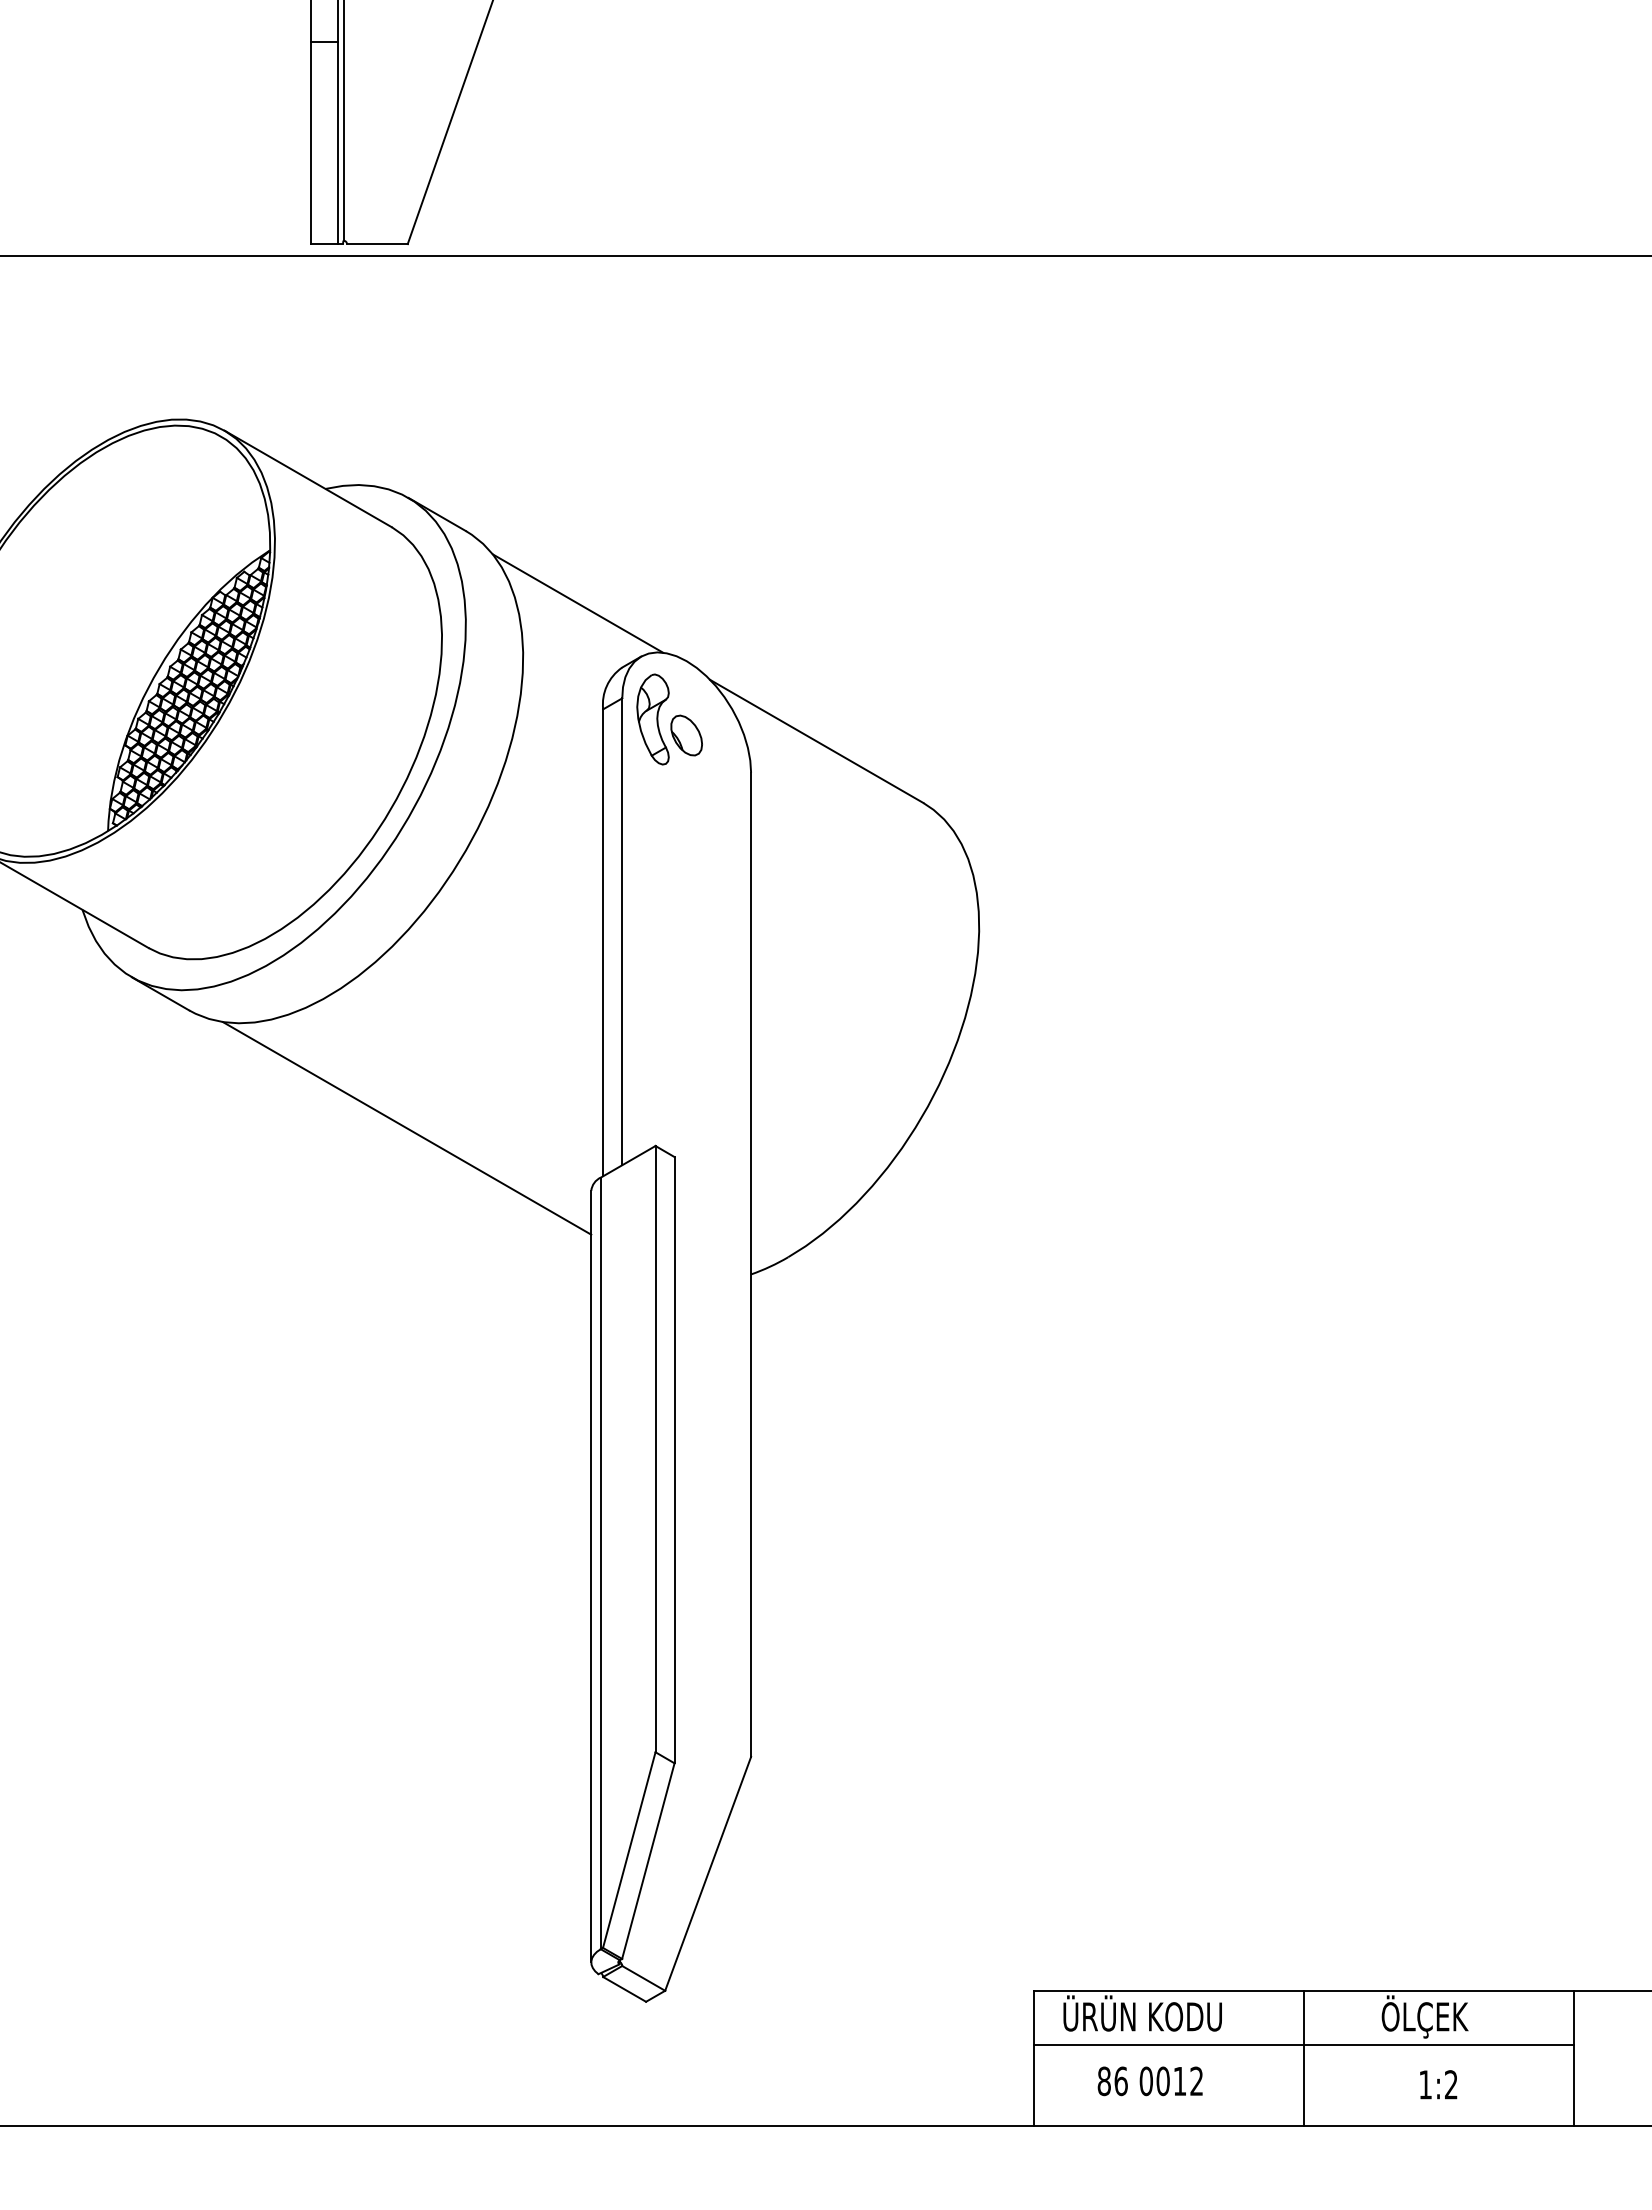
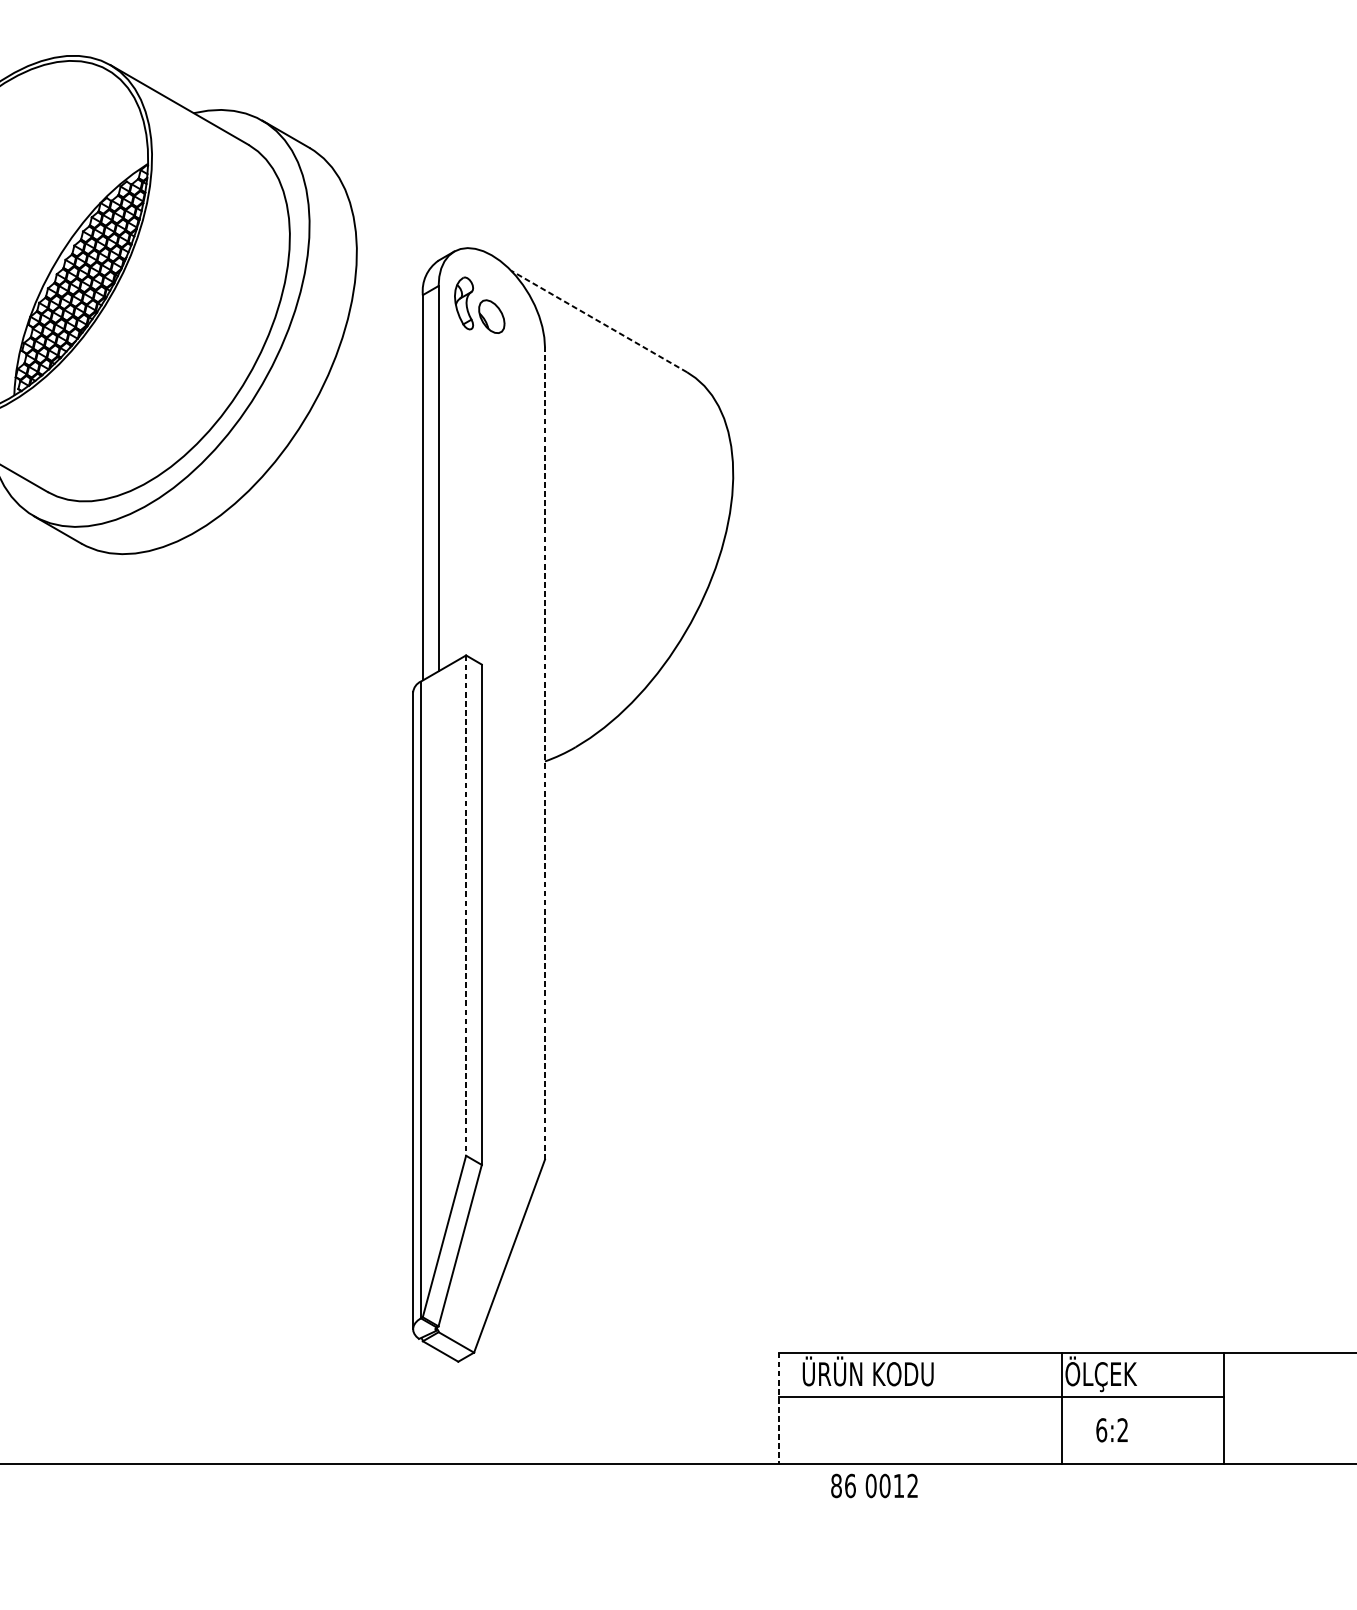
line: (577, 603) -> (401, 207), removed
part: (652, 719) -> (463, 303), size x0.7
line: (816, 741) -> (598, 321), solid -> dashed
line: (406, 1128) -> (260, 641), removed
line: (751, 1264) -> (545, 753), solid -> dashed
line: (655, 1449) -> (466, 905), solid -> dashed
line: (1304, 2057) -> (1062, 1407), moved
line: (1034, 2058) -> (778, 1408), solid -> dashed
text: (1149, 2081) -> (873, 1486), moved
text: (1425, 2084) -> (1101, 1429), 1:2 -> 6:2

